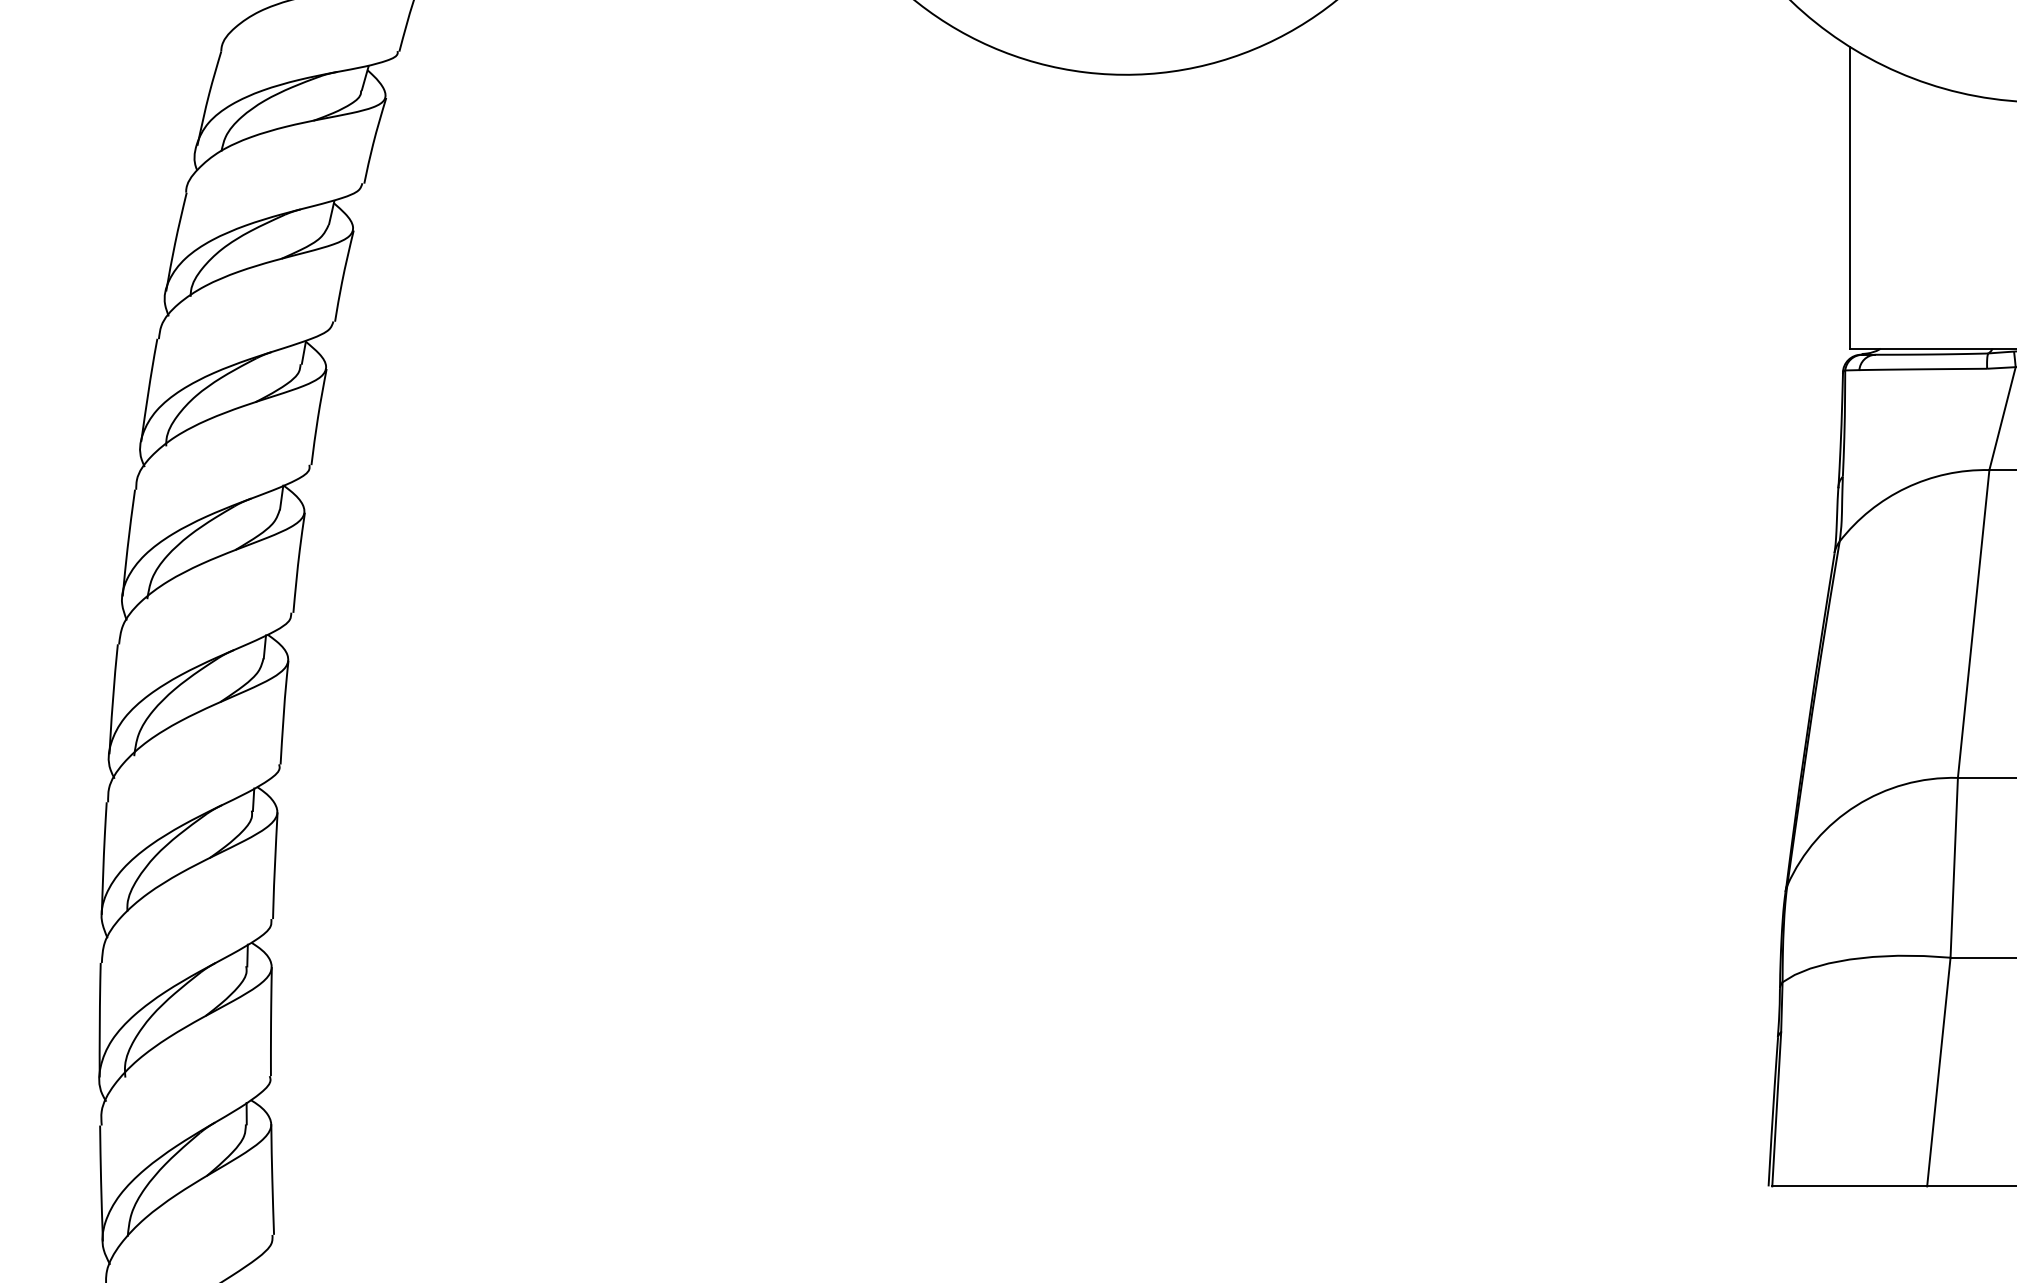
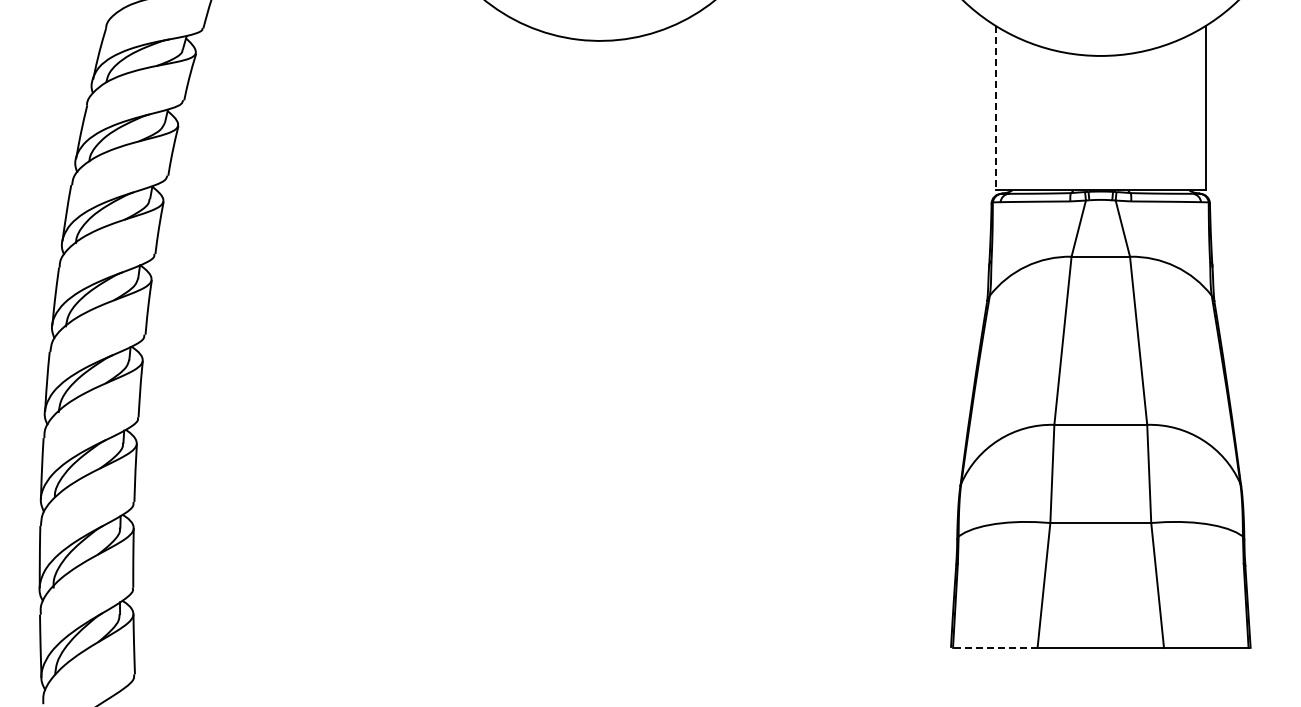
line: (1850, 198) -> (995, 108), solid -> dashed
line: (1848, 1185) -> (994, 647), solid -> dashed

